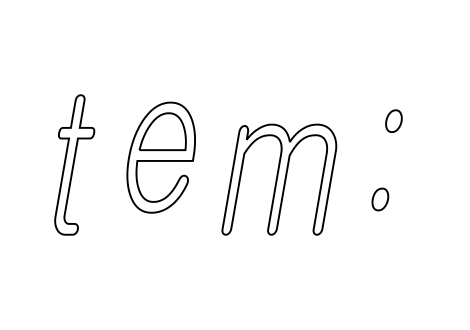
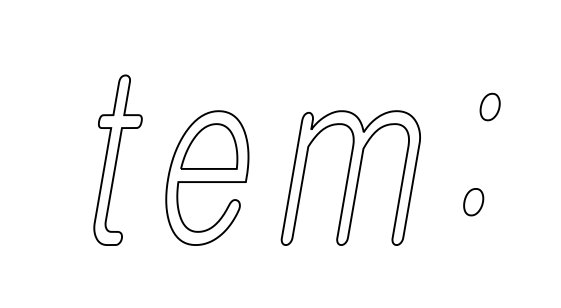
part: (160, 157) -> (206, 177), moved
part: (74, 164) -> (117, 159), moved

